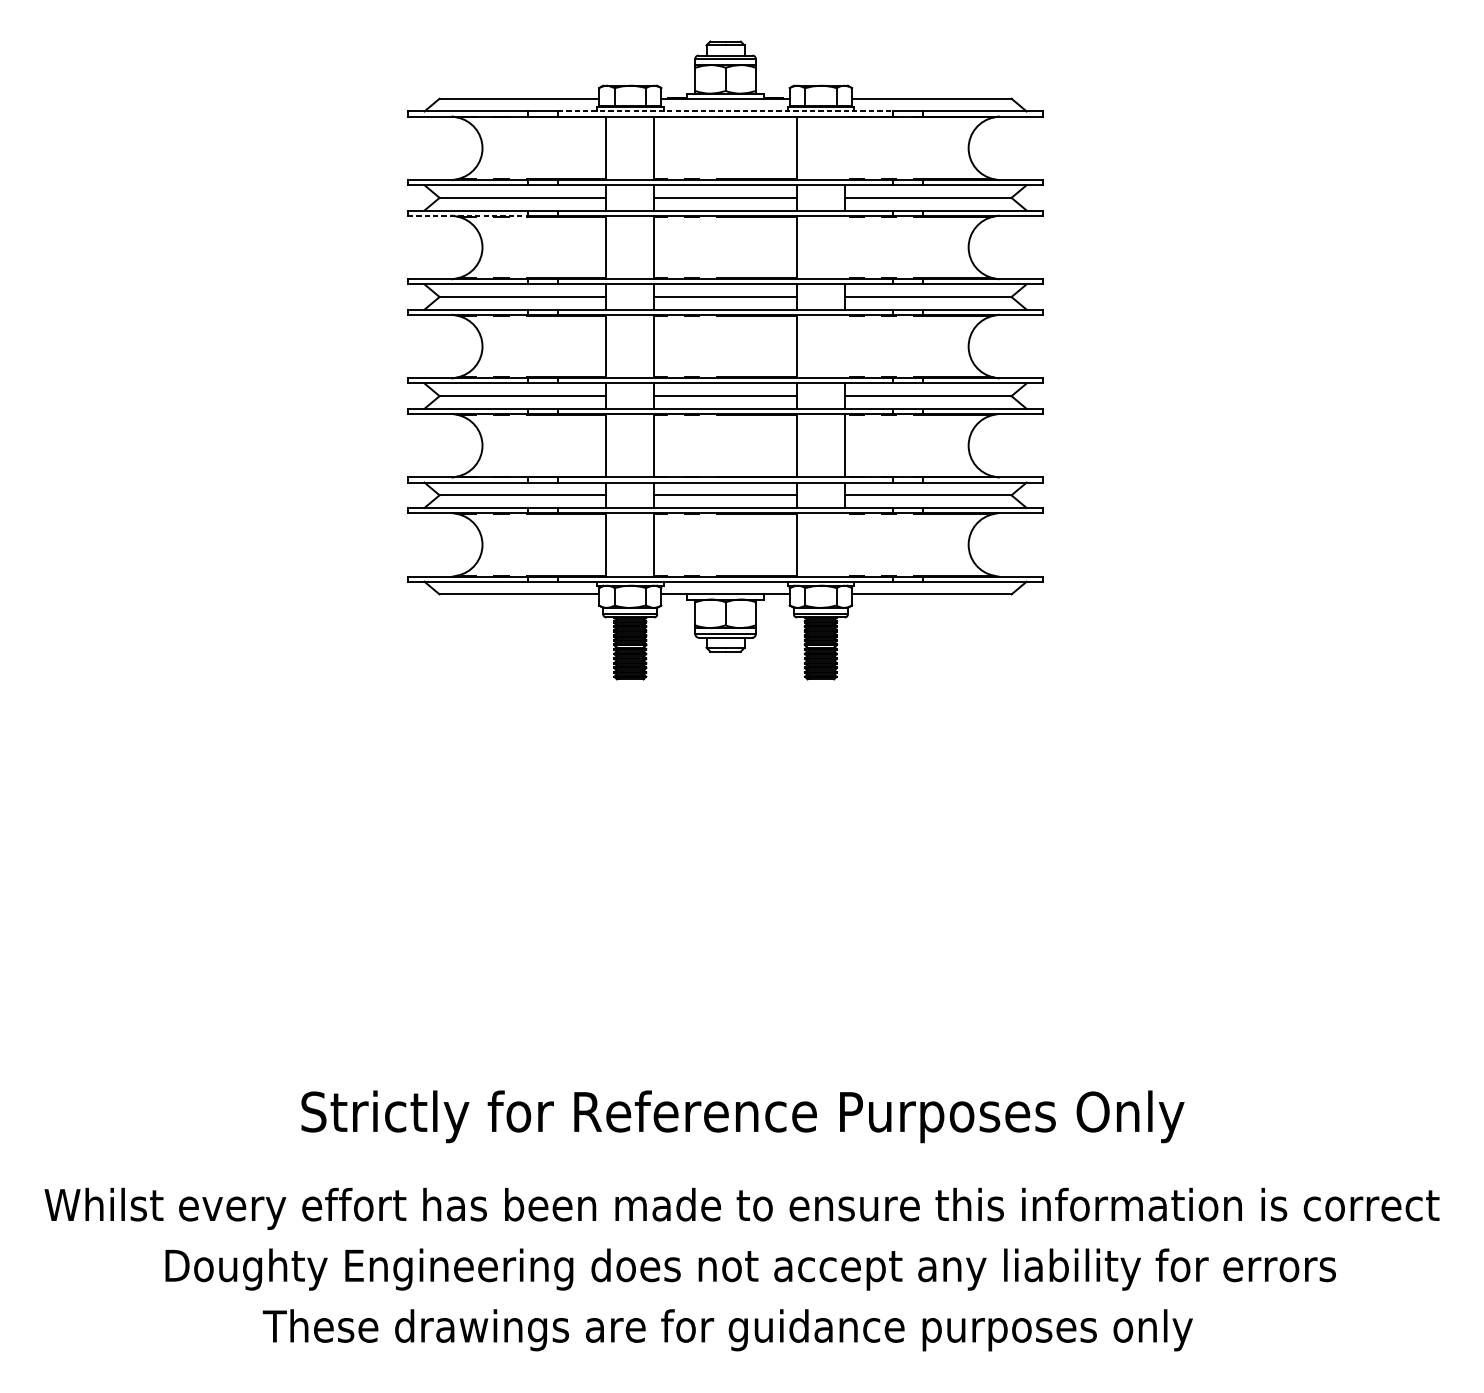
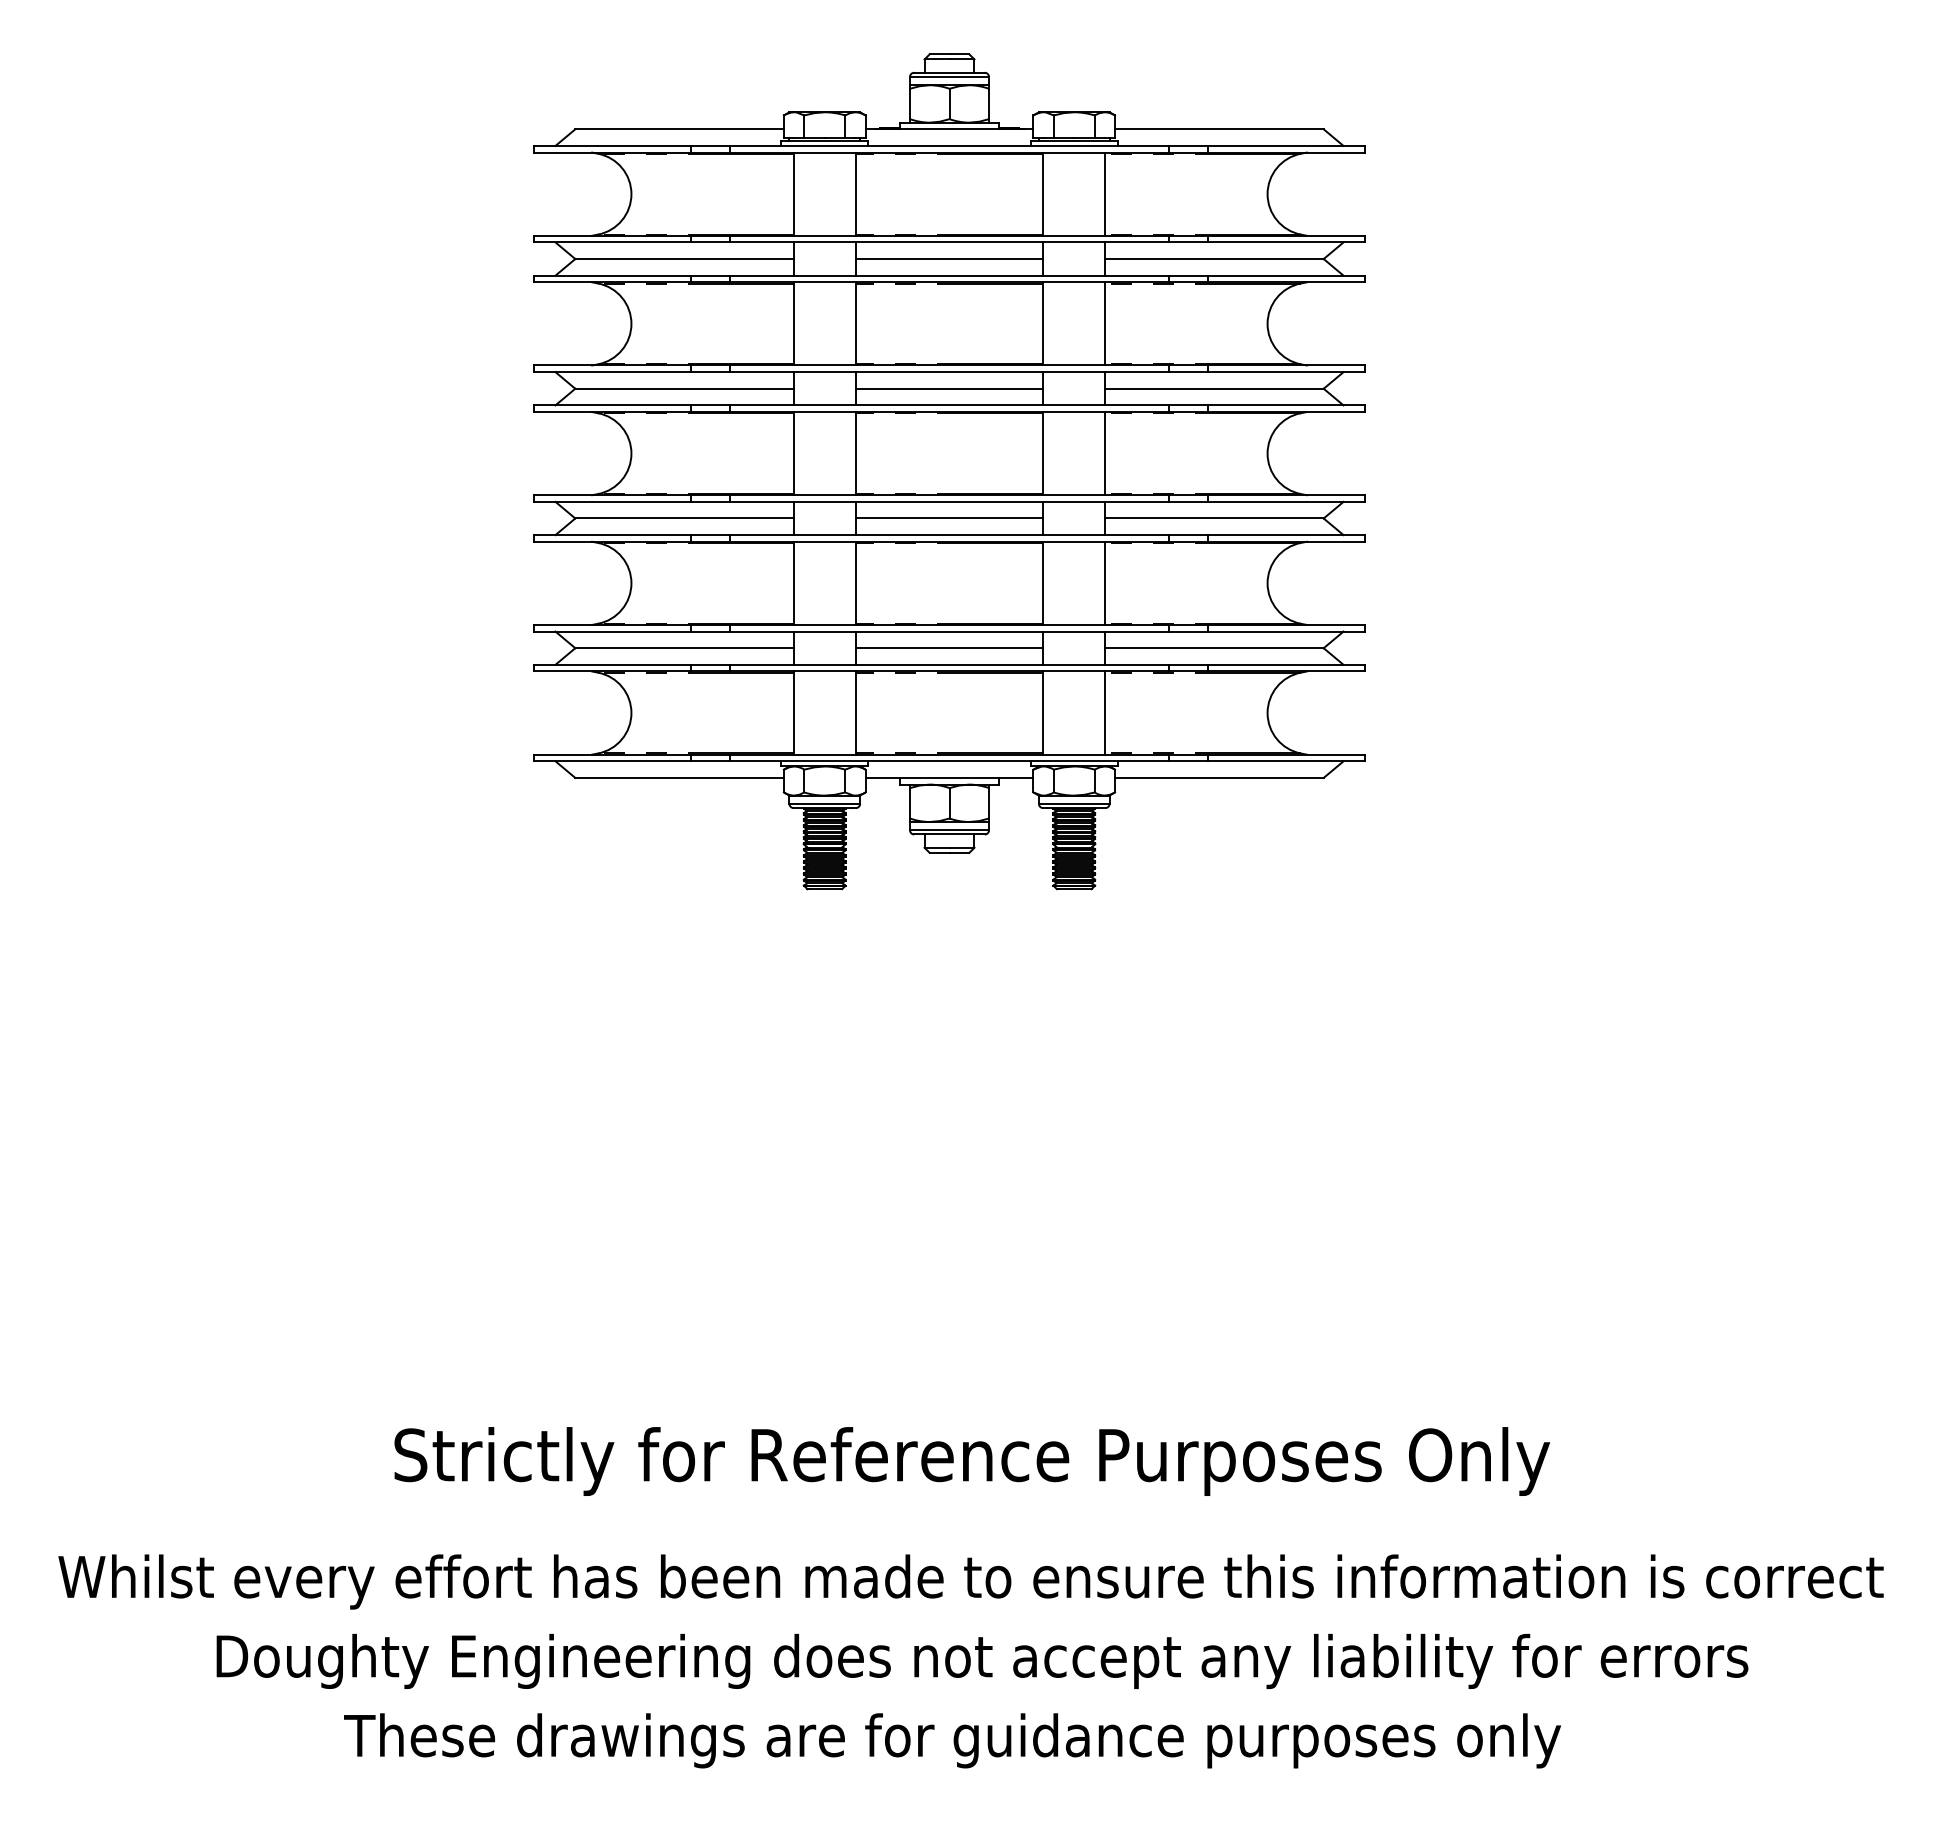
line: (726, 111) -> (950, 145), dashed -> solid
line: (844, 147) -> (1105, 193), added
line: (468, 215) -> (612, 282), dashed -> solid
line: (844, 247) -> (1105, 323), added
line: (844, 346) -> (1105, 453), added
line: (844, 544) -> (1105, 712), added

